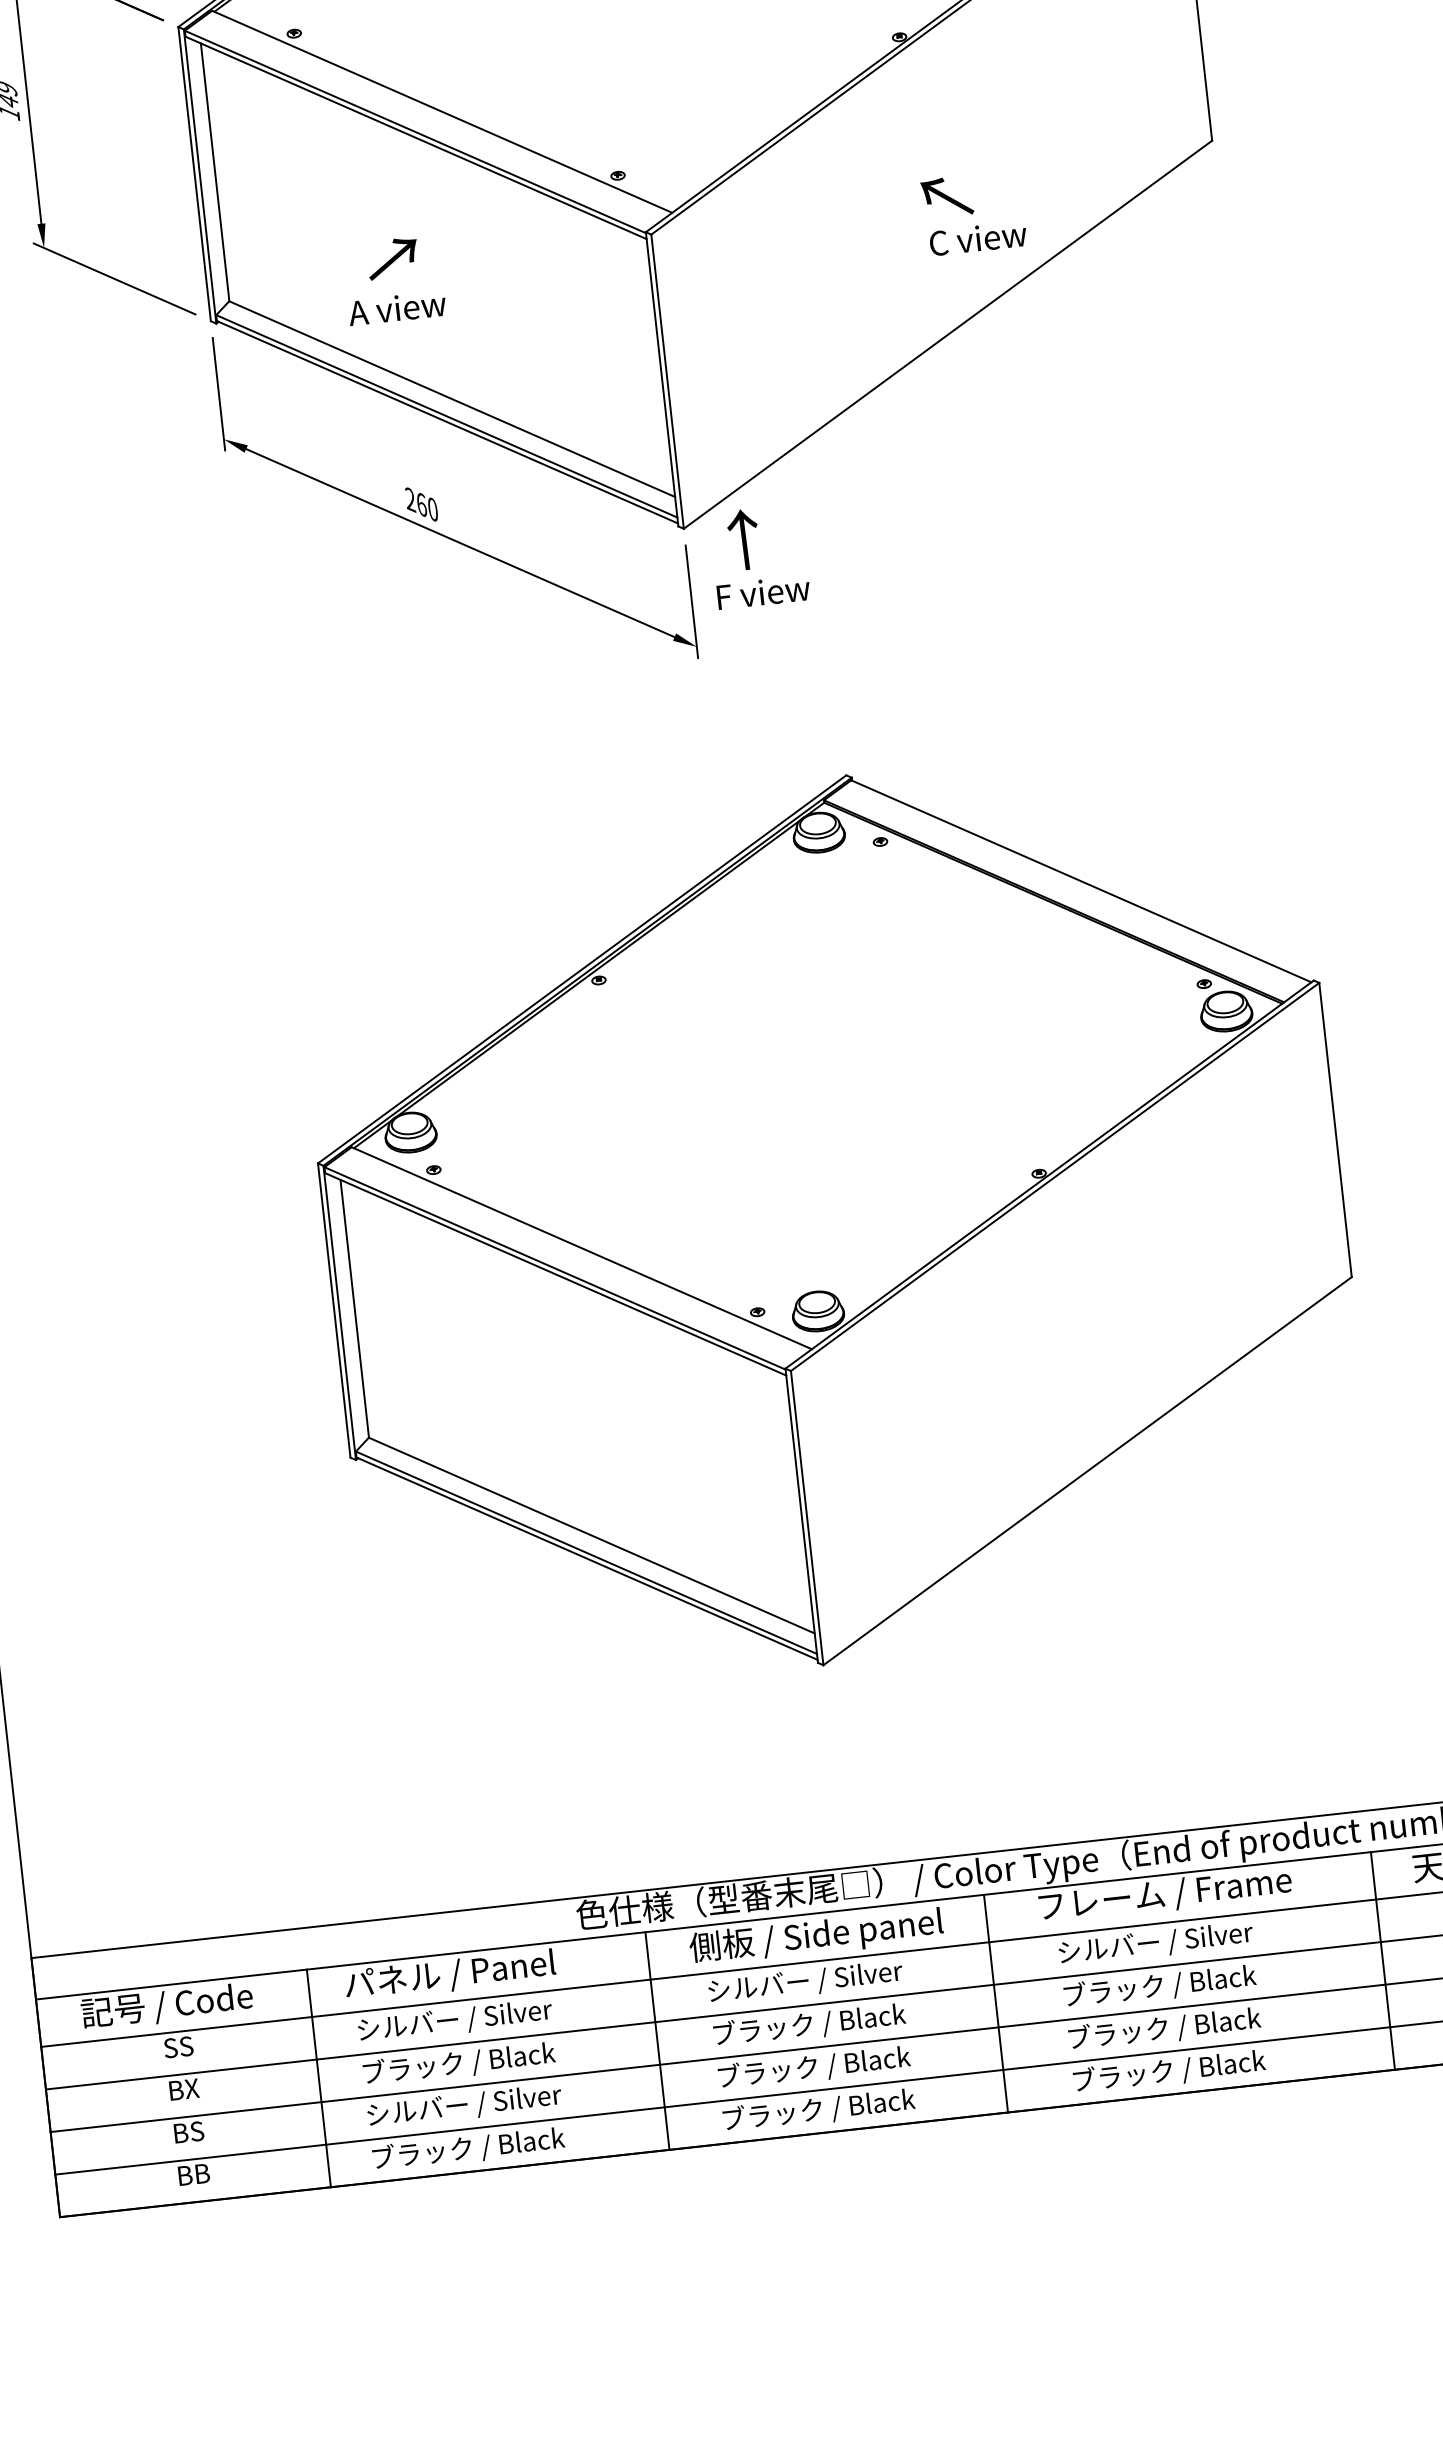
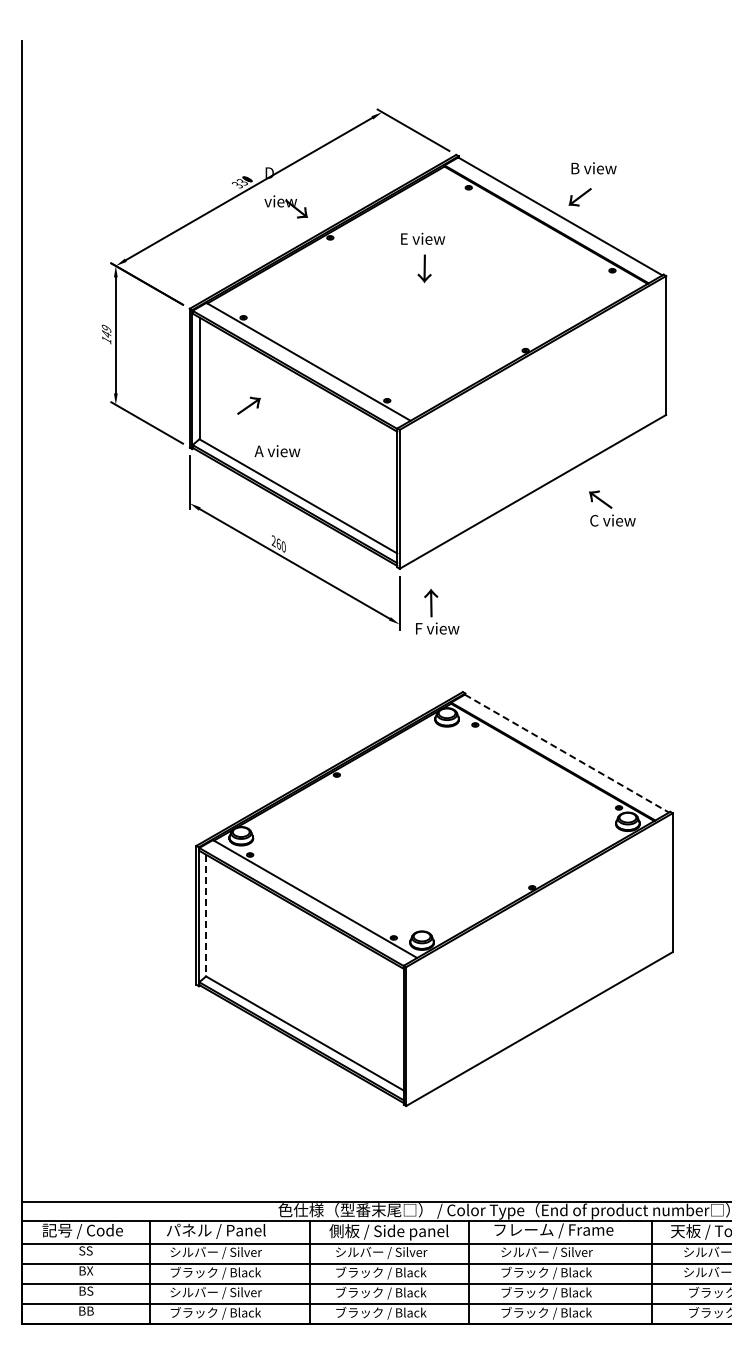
text: (974, 213) -> (612, 508), moved
text: (391, 258) -> (248, 405), moved
text: (759, 556) -> (437, 611), moved
line: (1080, 881) -> (566, 753), solid -> dashed
line: (355, 1308) -> (206, 915), solid -> dashed

